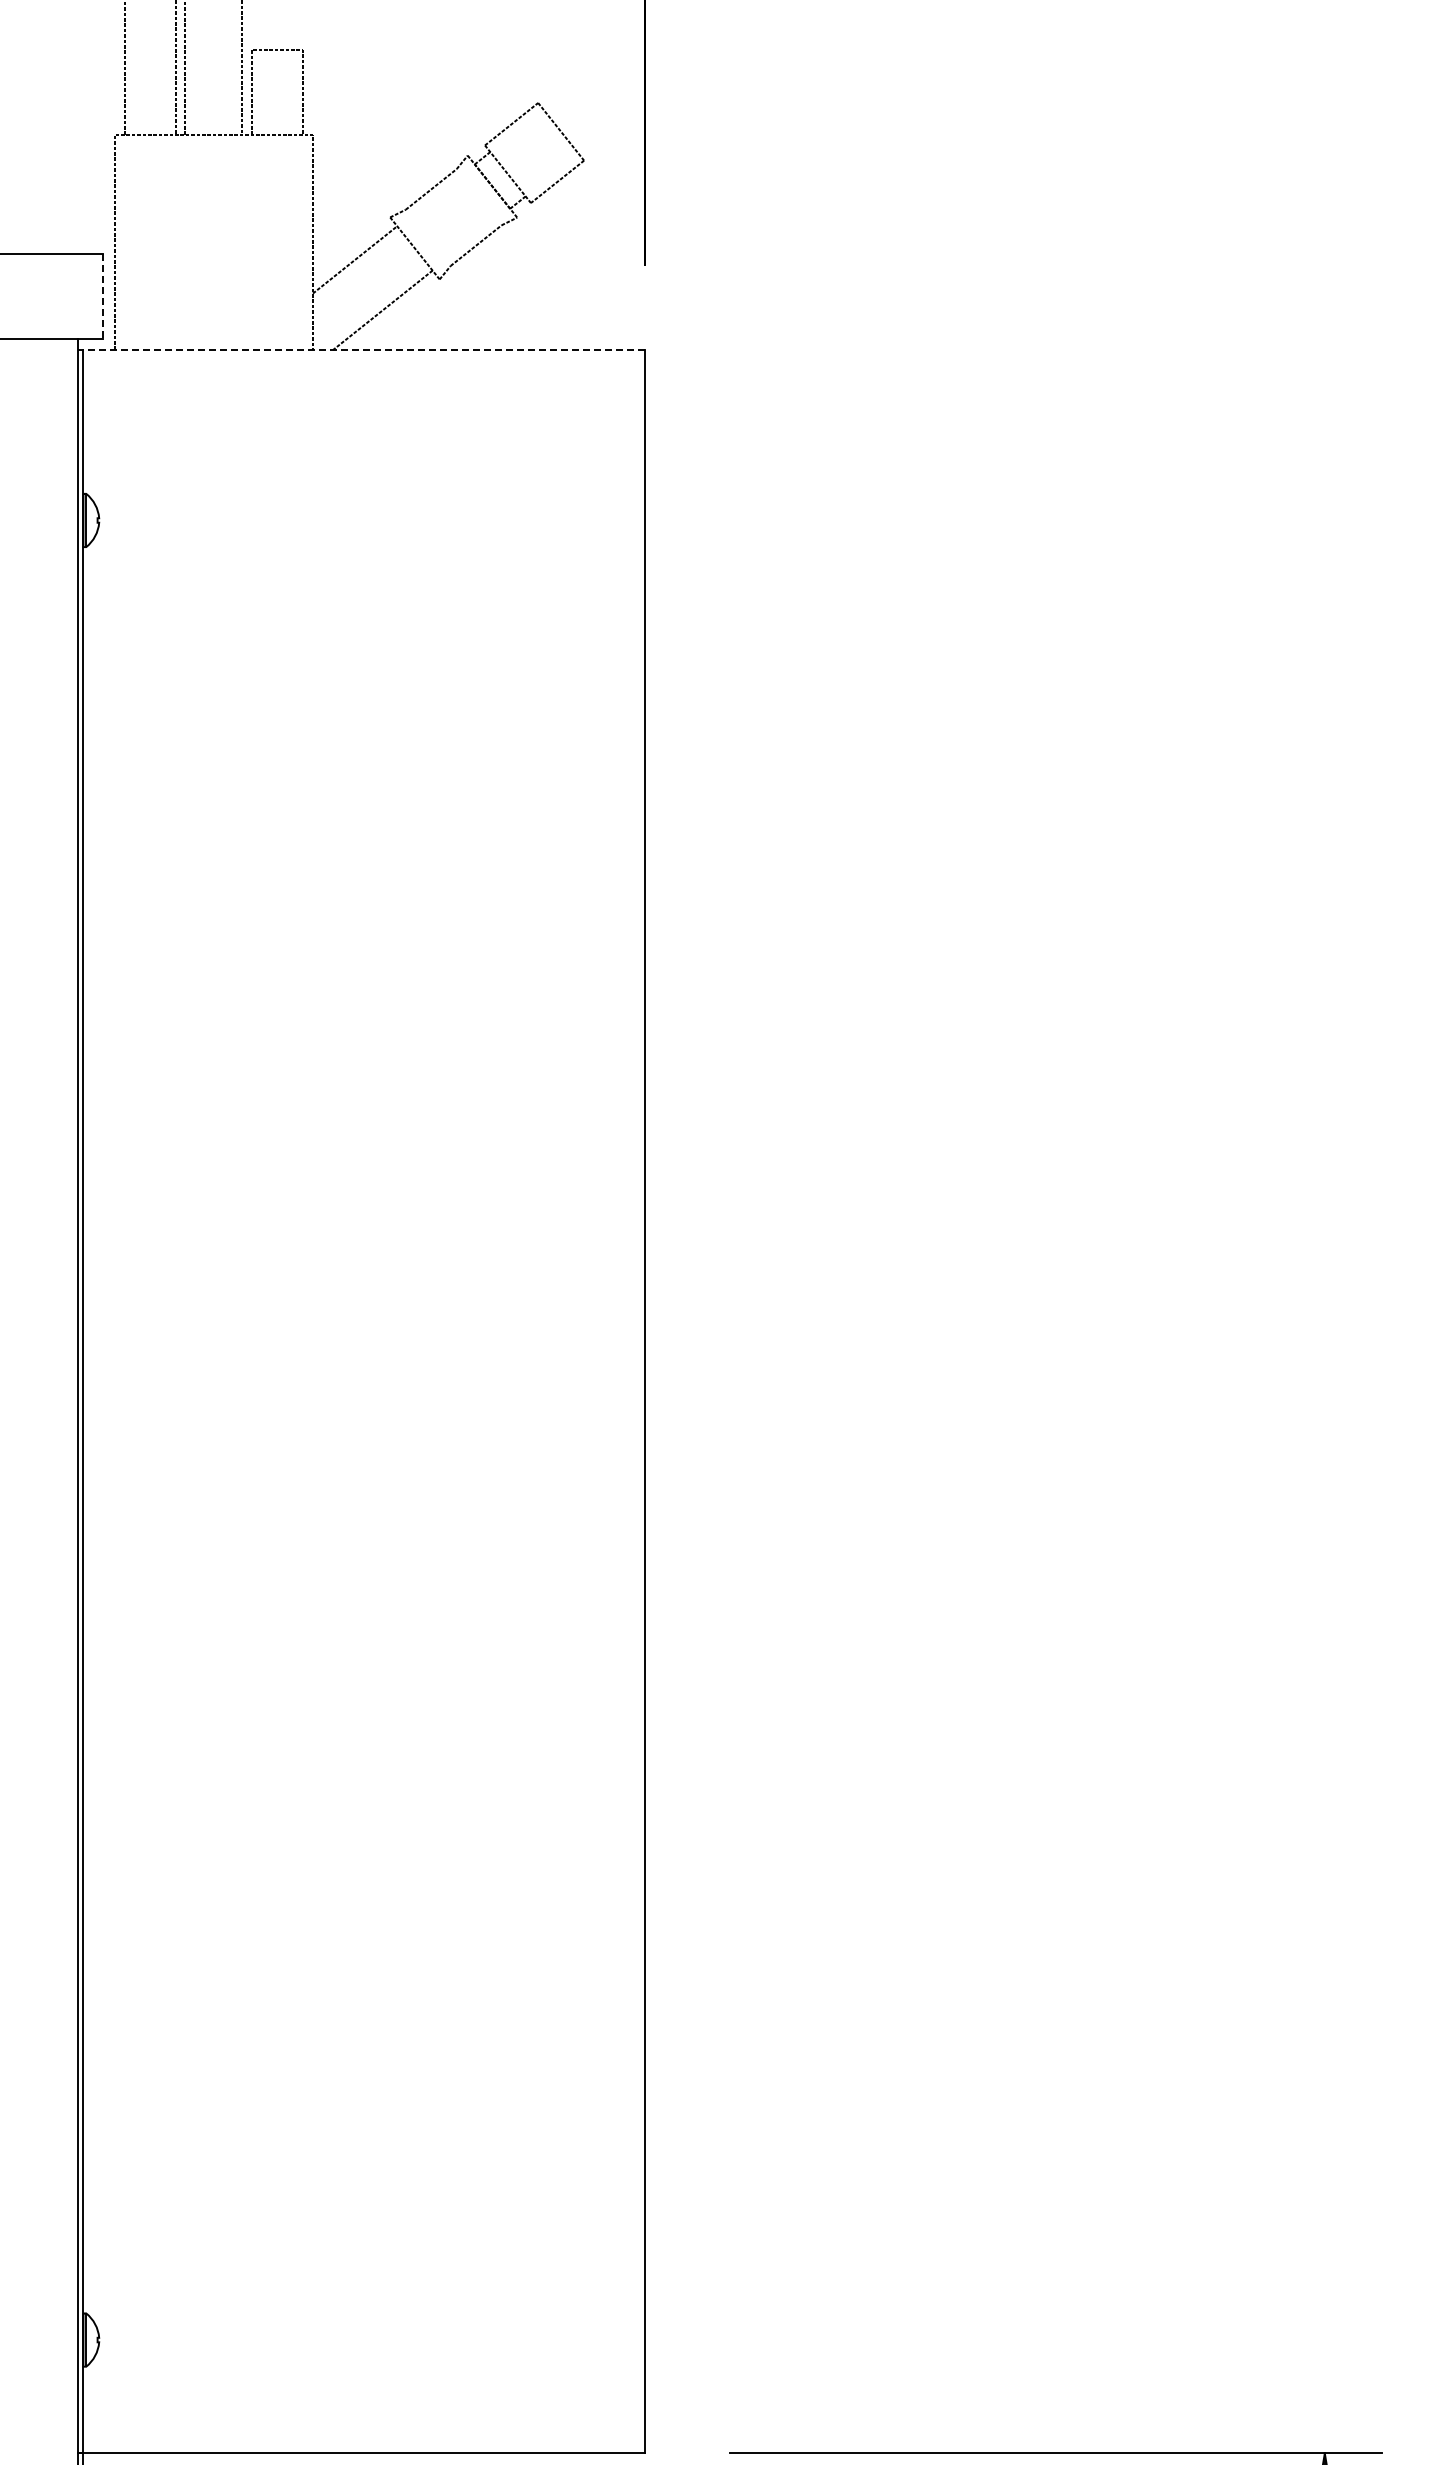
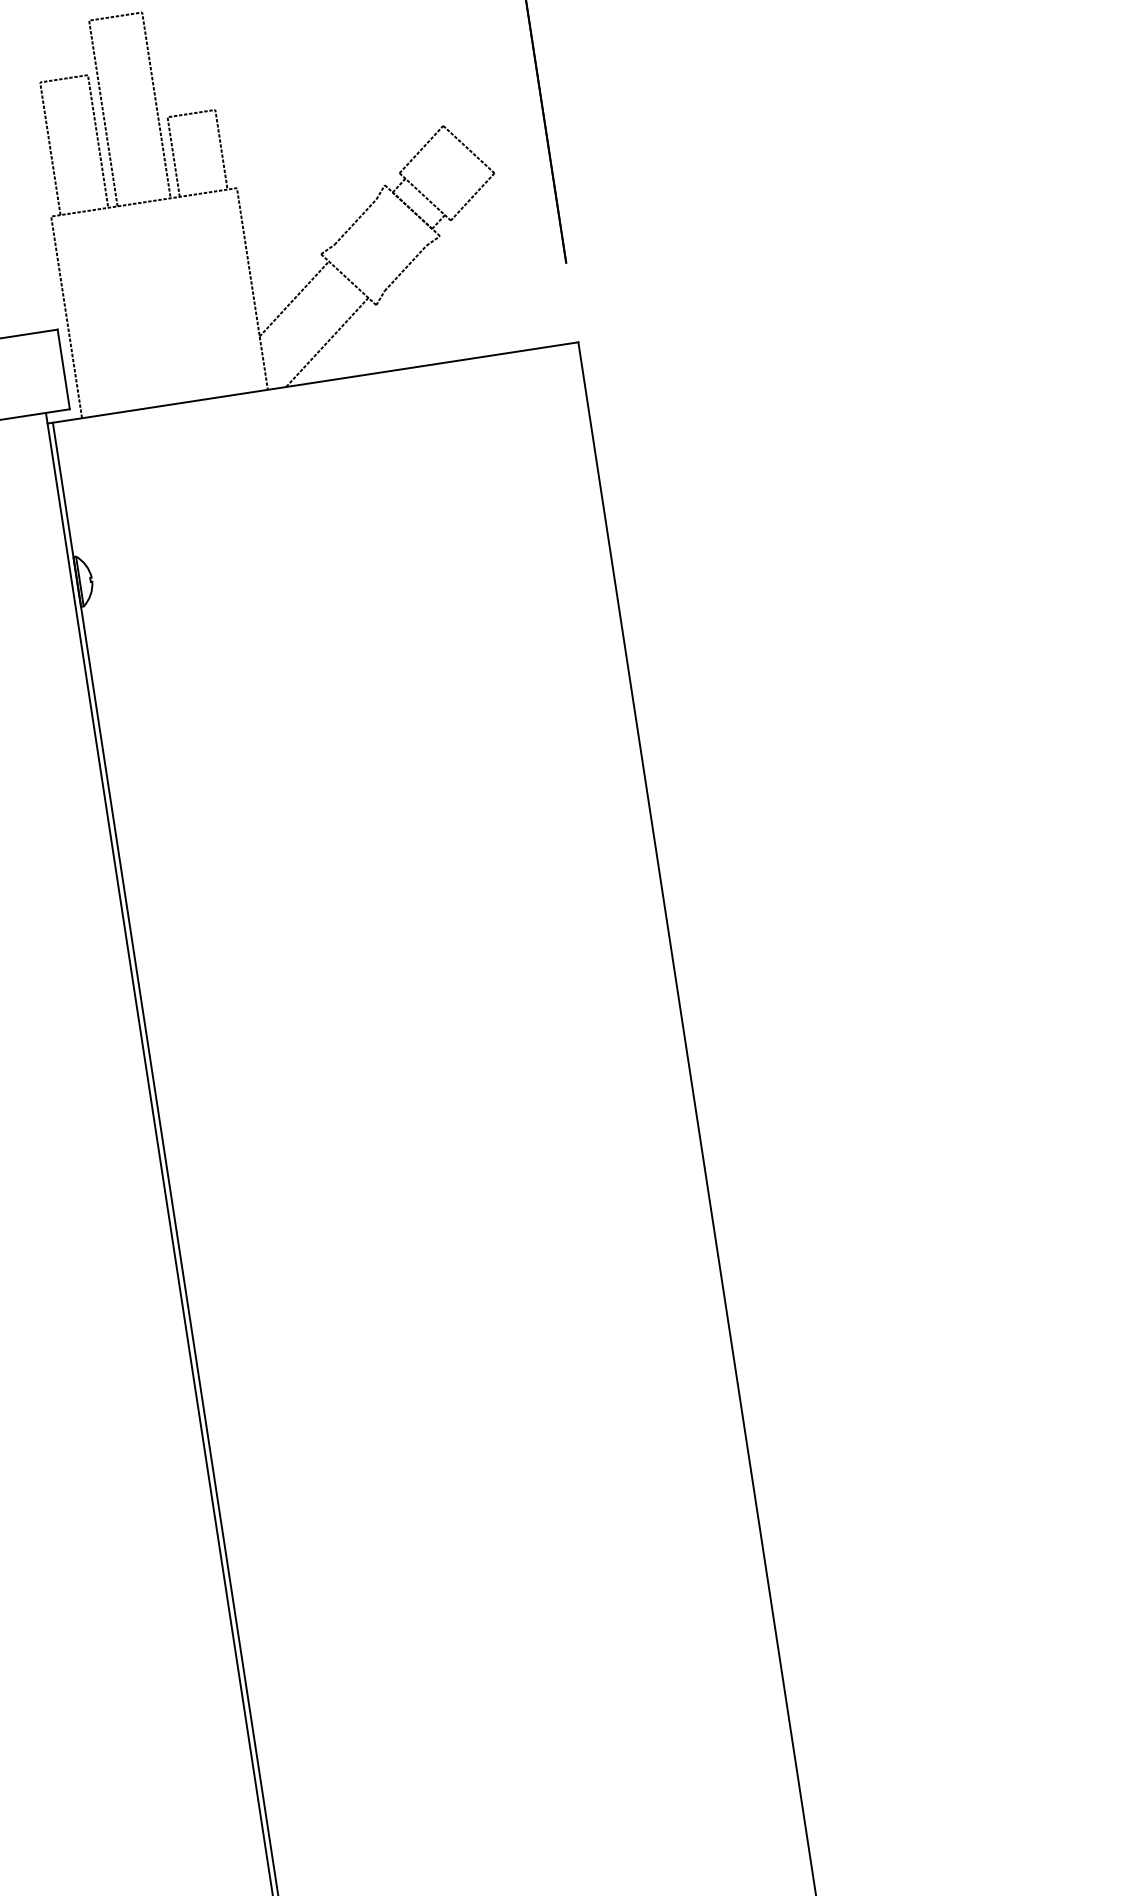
line: (103, 296) -> (63, 369), dashed -> solid
line: (360, 350) -> (312, 383), dashed -> solid

